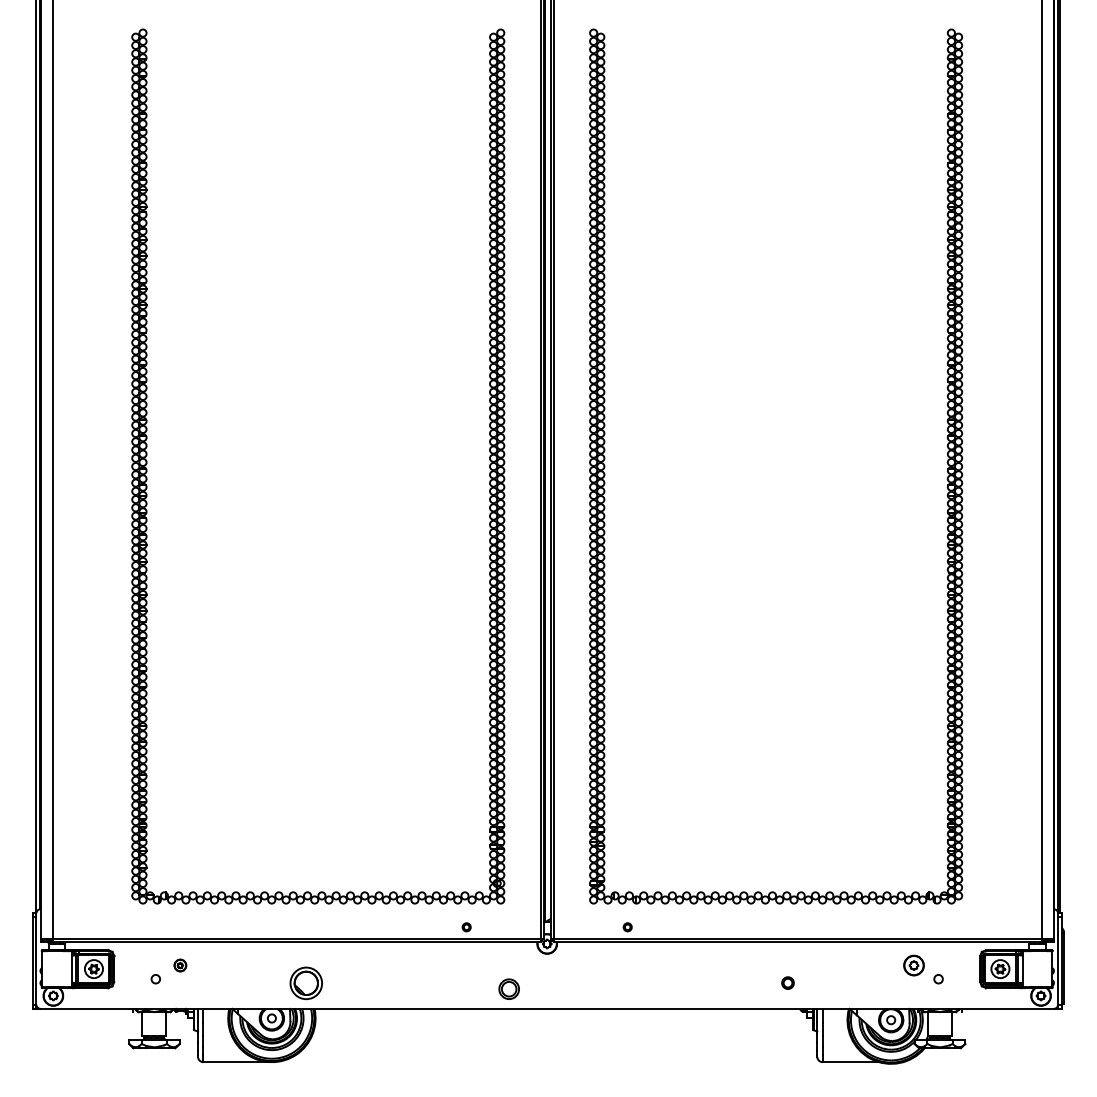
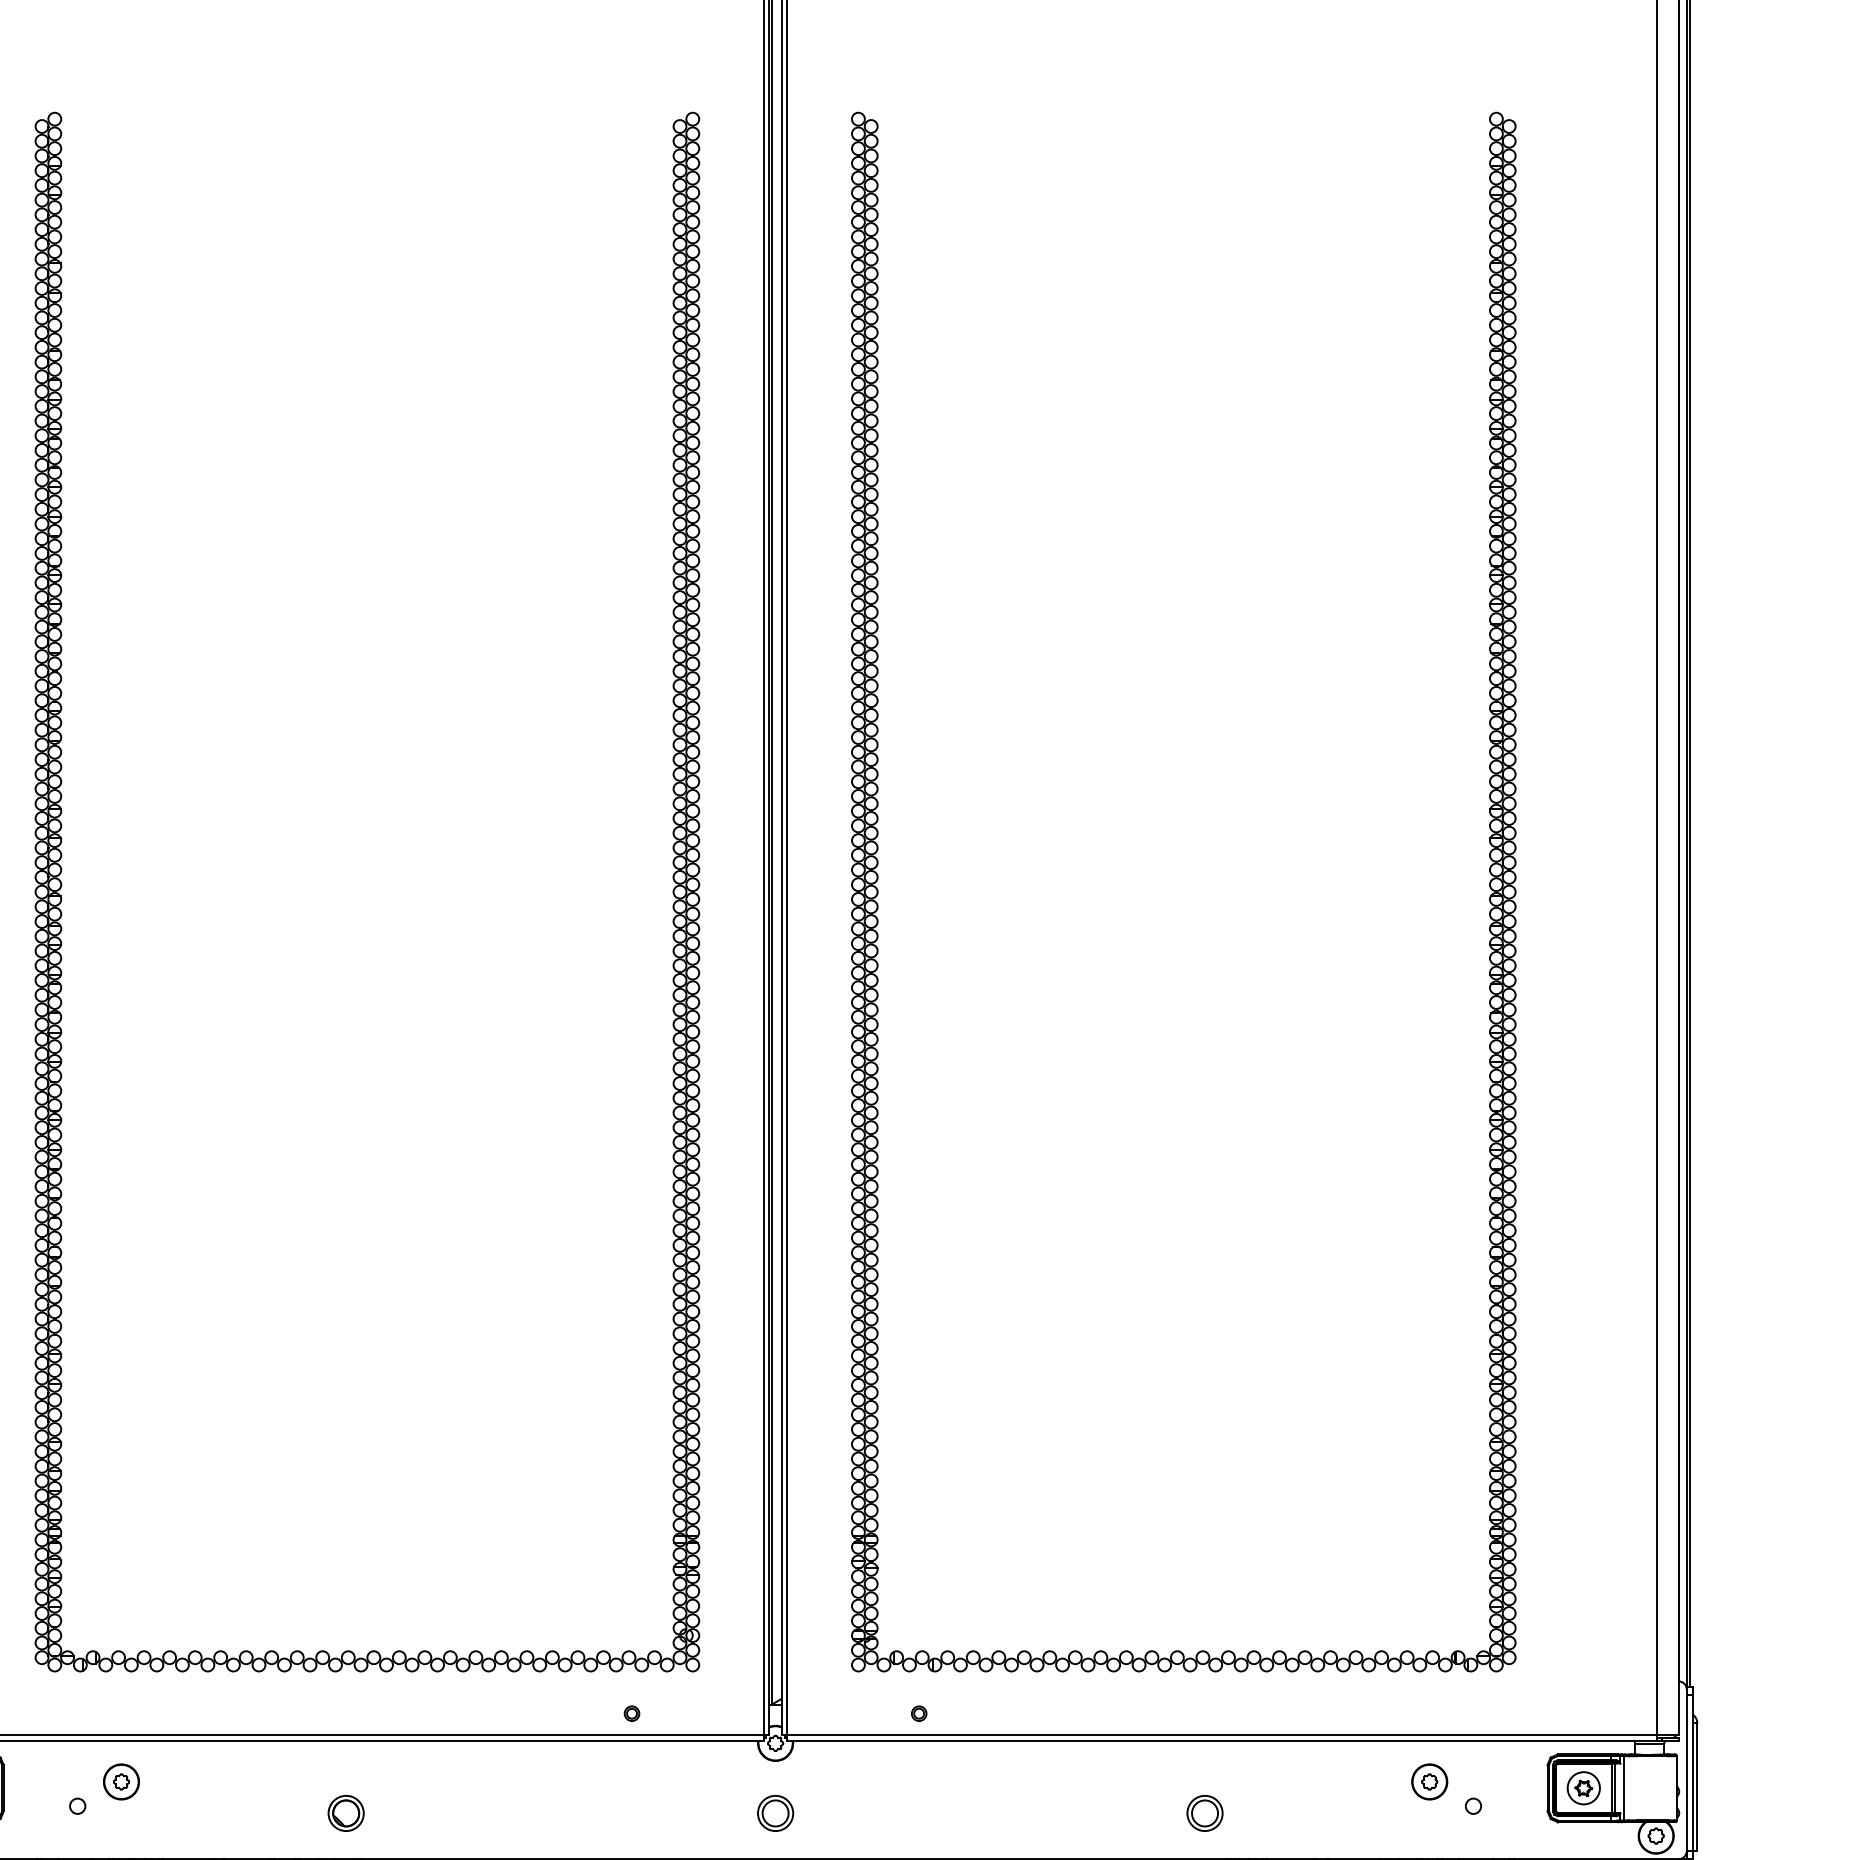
part: (180, 965) -> (121, 1781), size x1.67
part: (306, 982) -> (346, 1812), size x0.62
part: (787, 982) -> (1204, 1812), size x1.67
part: (508, 988) -> (774, 1812), moved

